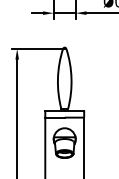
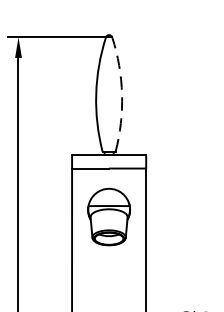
arc: (71, 78) -> (122, 93), solid -> dashed

